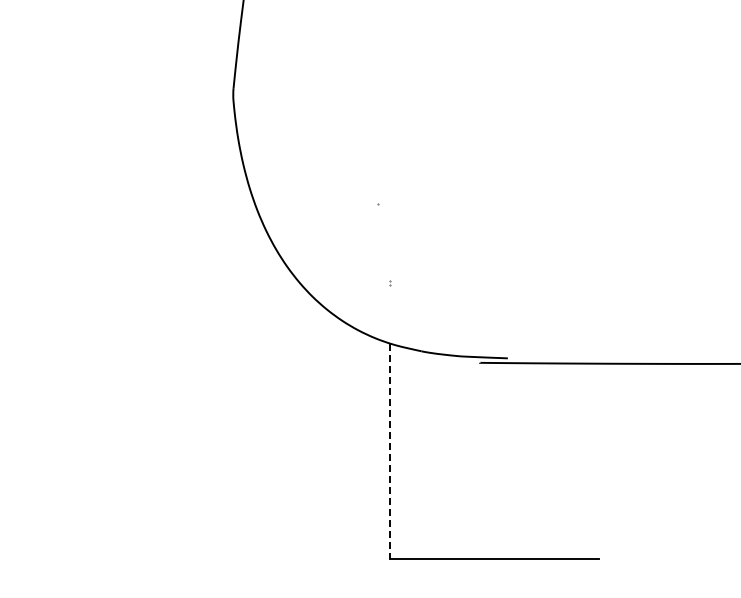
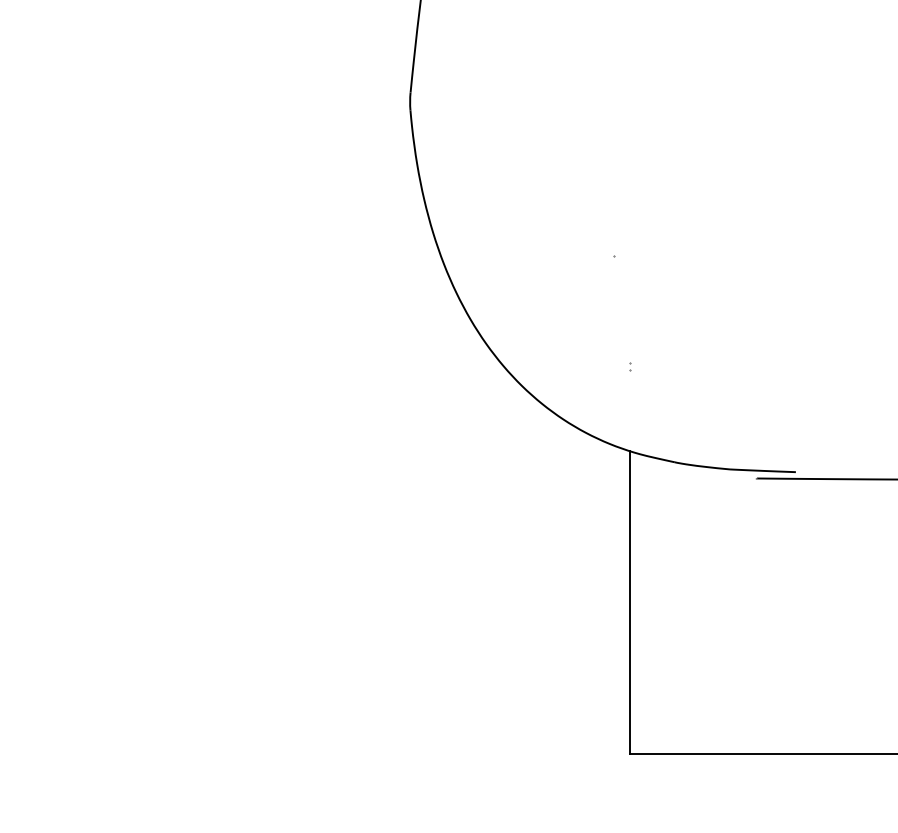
line: (390, 451) -> (631, 603), dashed -> solid

